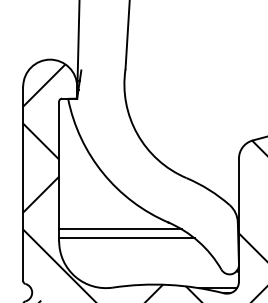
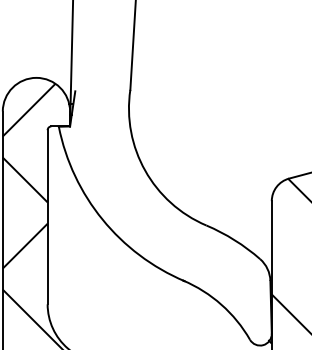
line: (120, 229) -> (124, 289), removed
line: (126, 238) -> (131, 300), removed

